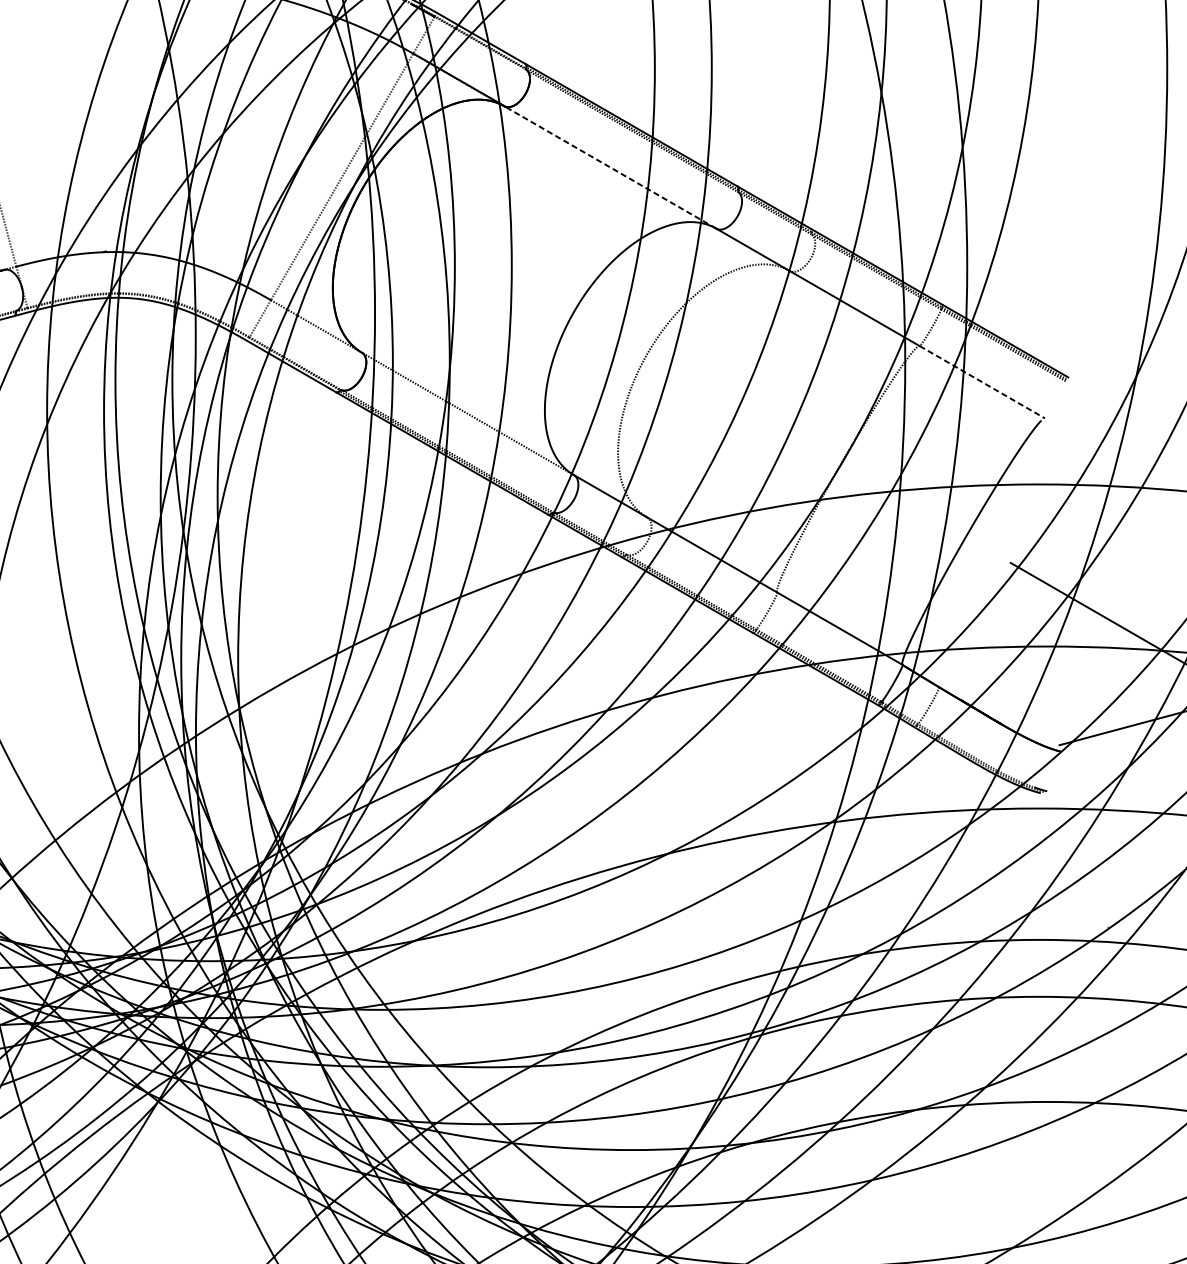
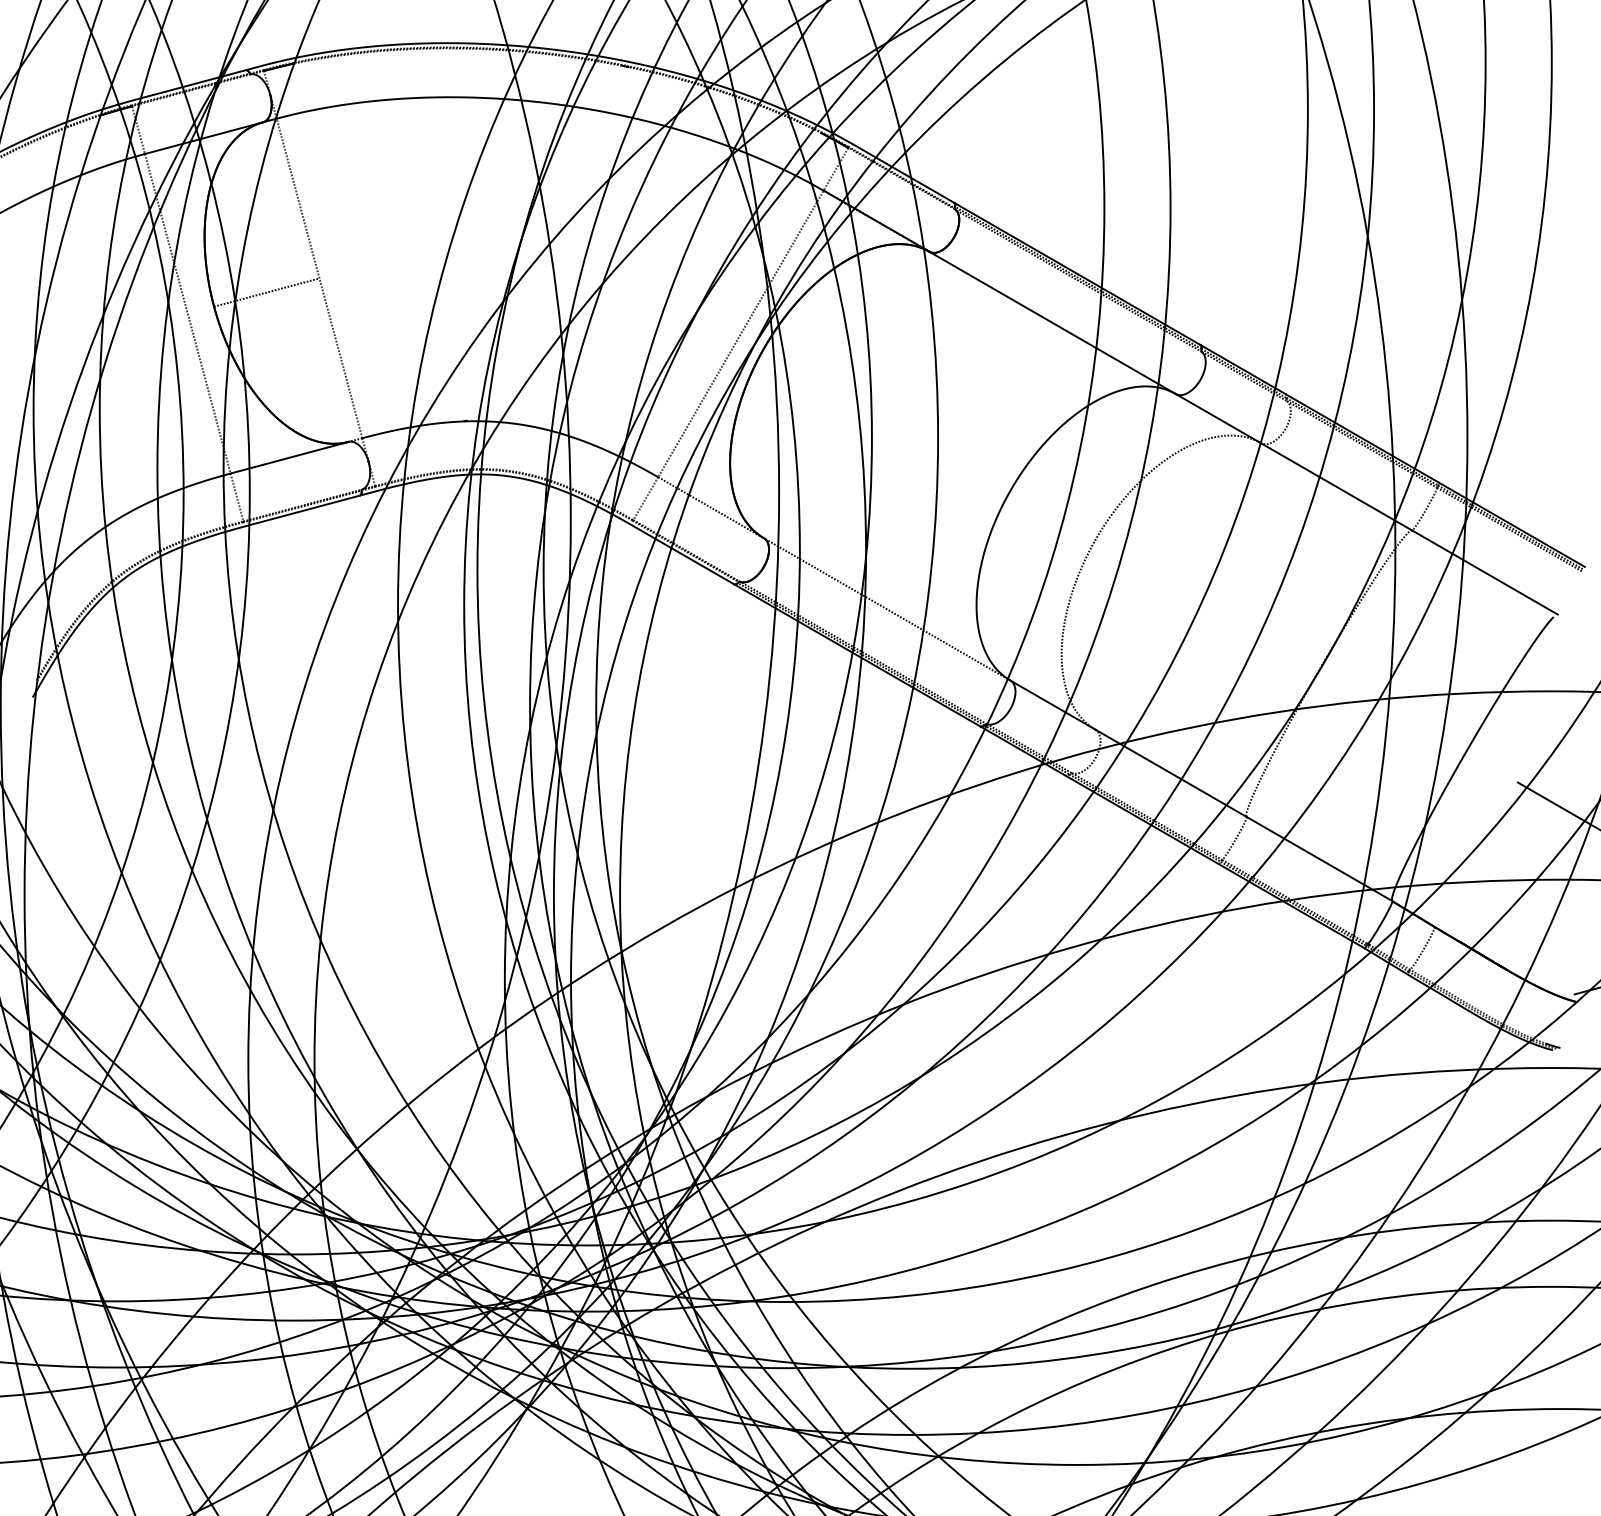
line: (610, 167) -> (1052, 322), dashed -> solid
line: (982, 382) -> (1485, 572), dashed -> solid

